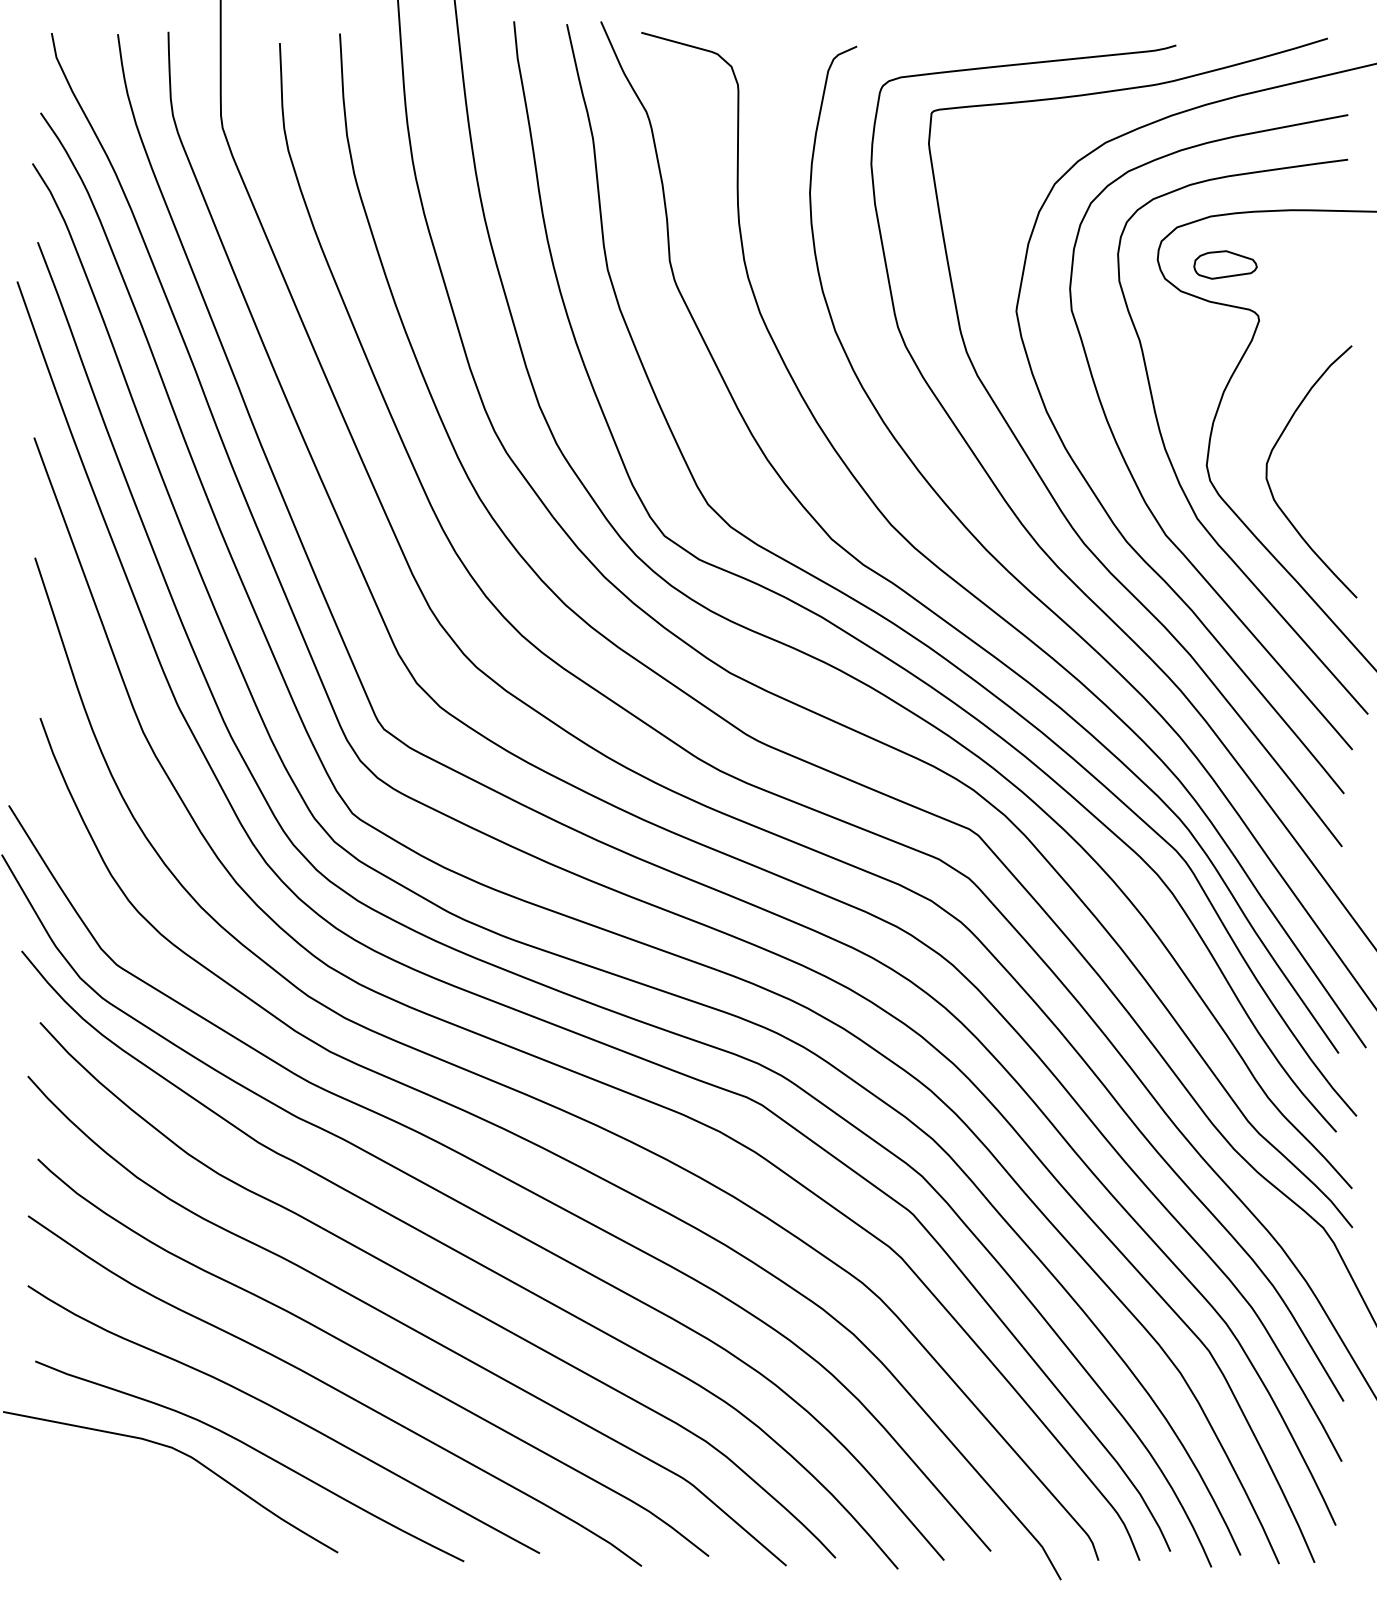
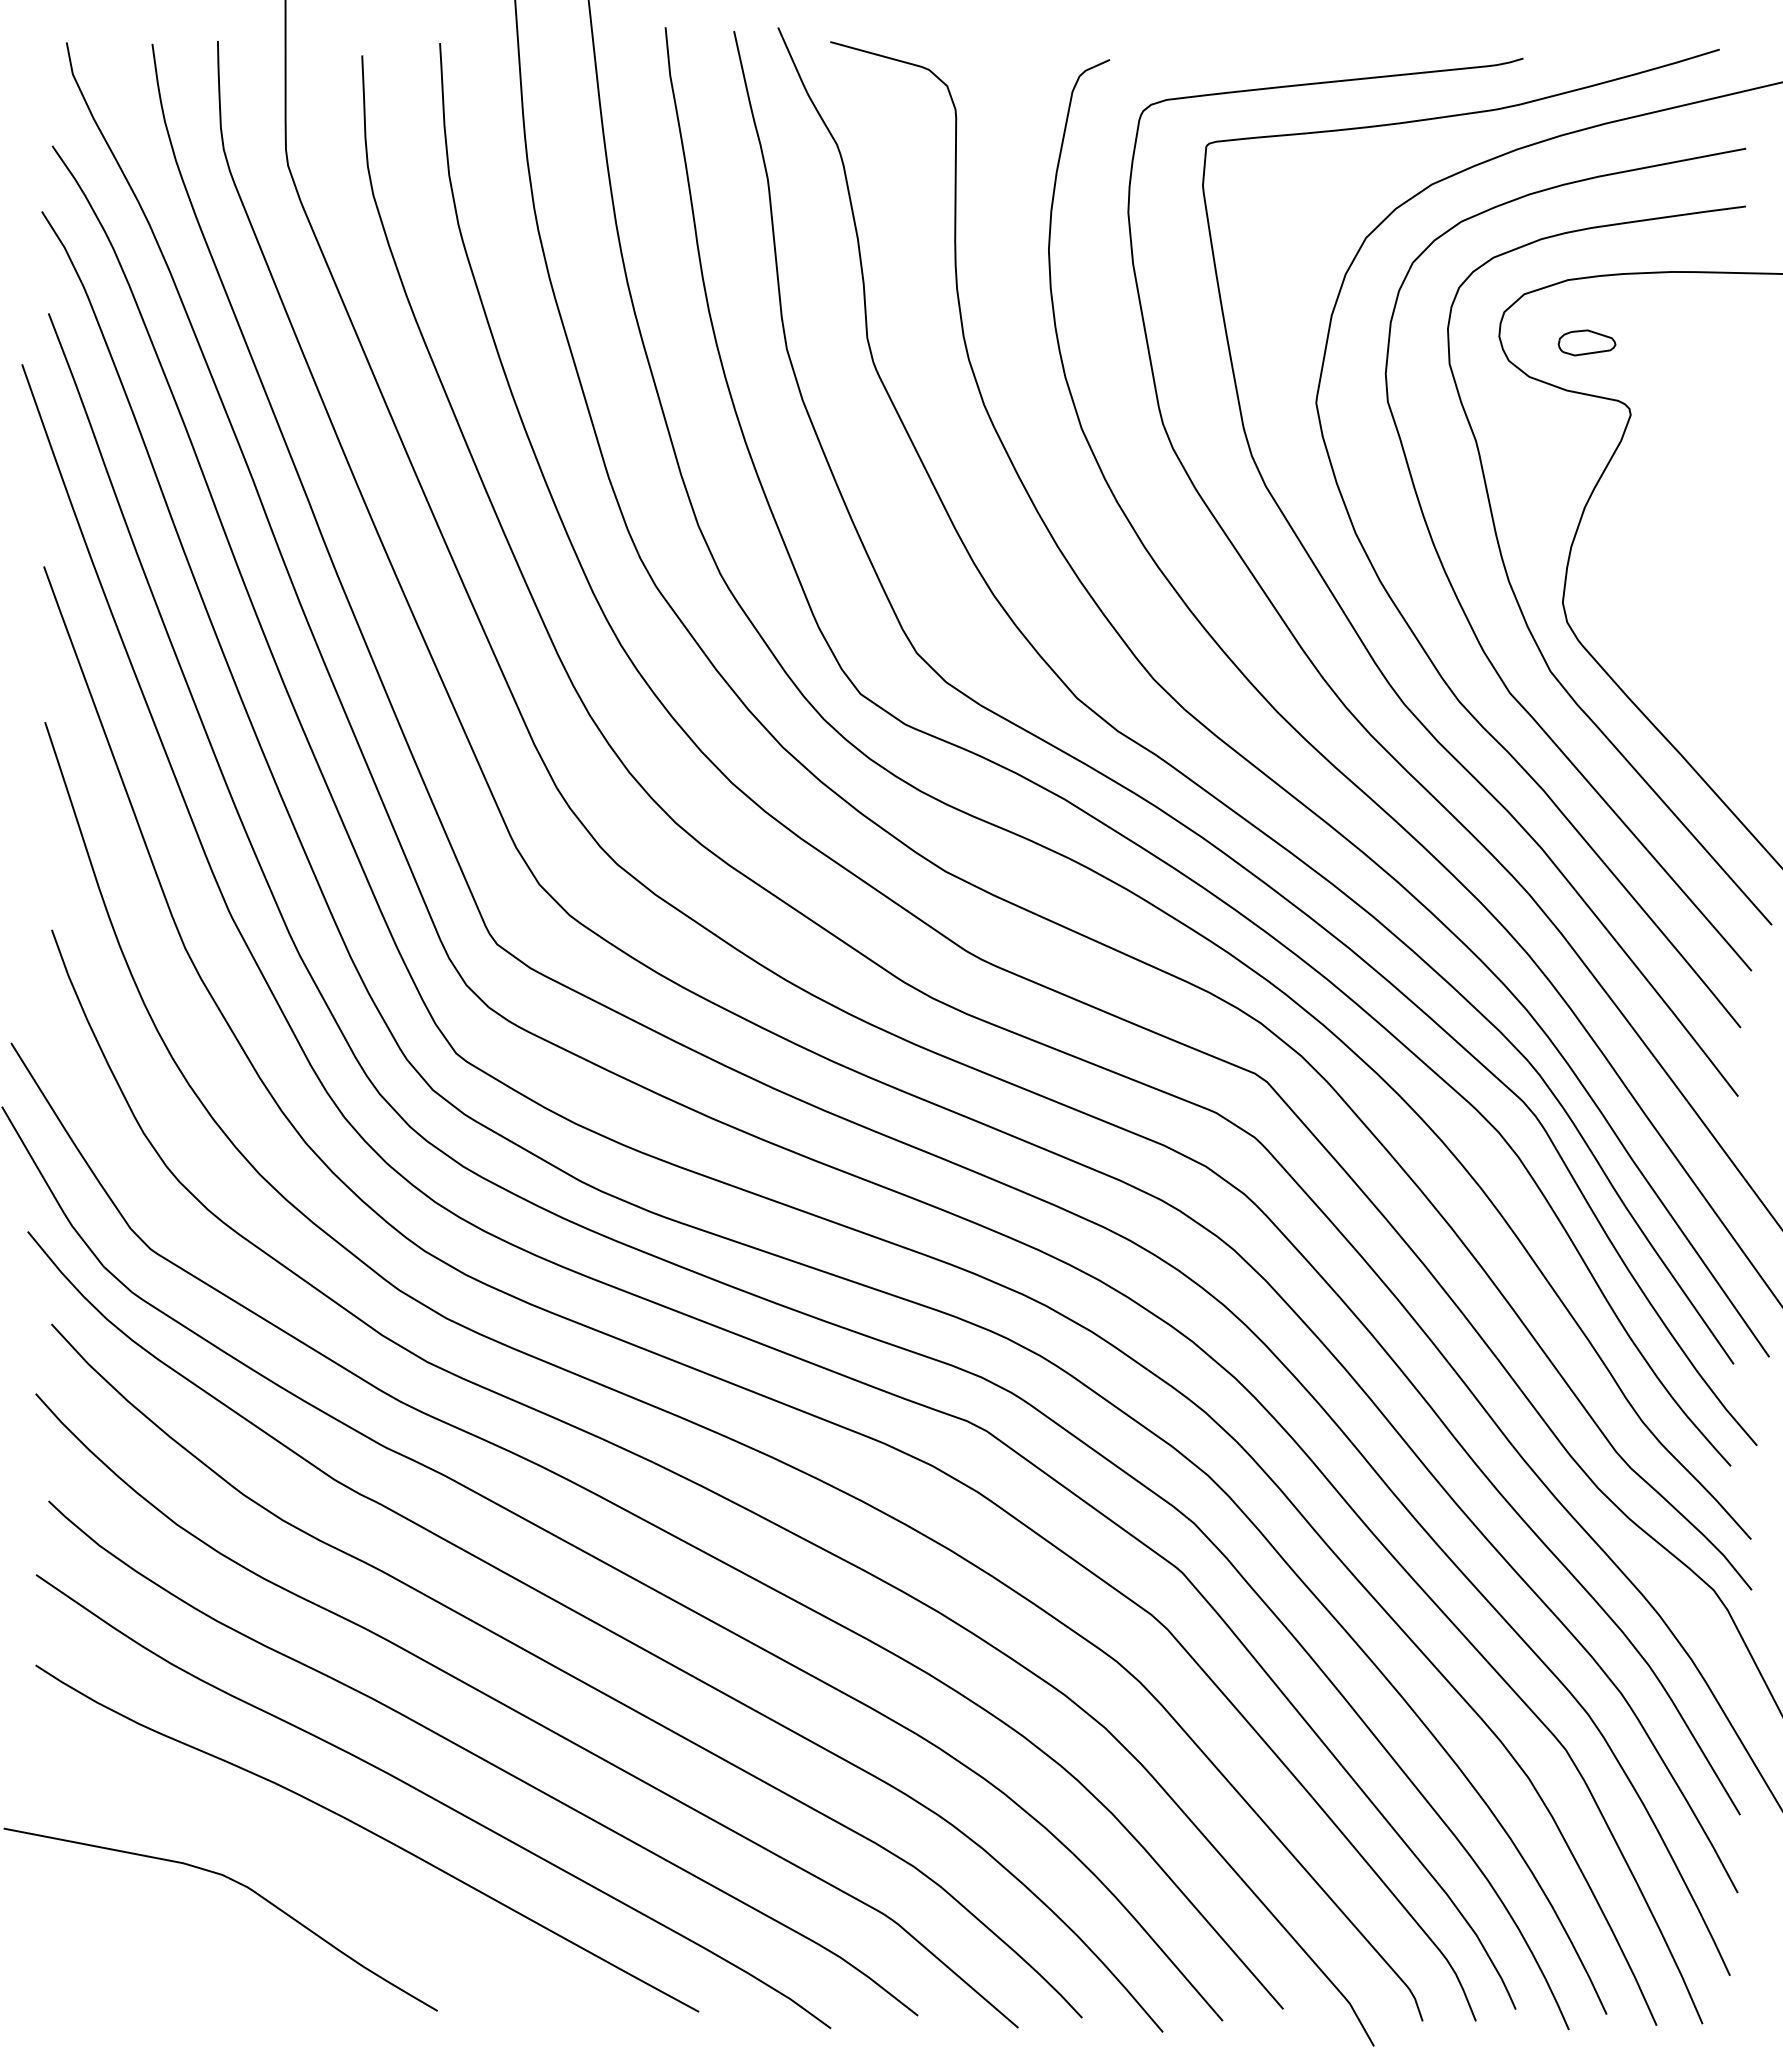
part: (1225, 264) -> (1586, 342), size x0.7
curve: (1270, 456) -> (1645, 591), removed
curve: (256, 1451) -> (331, 1879), removed

